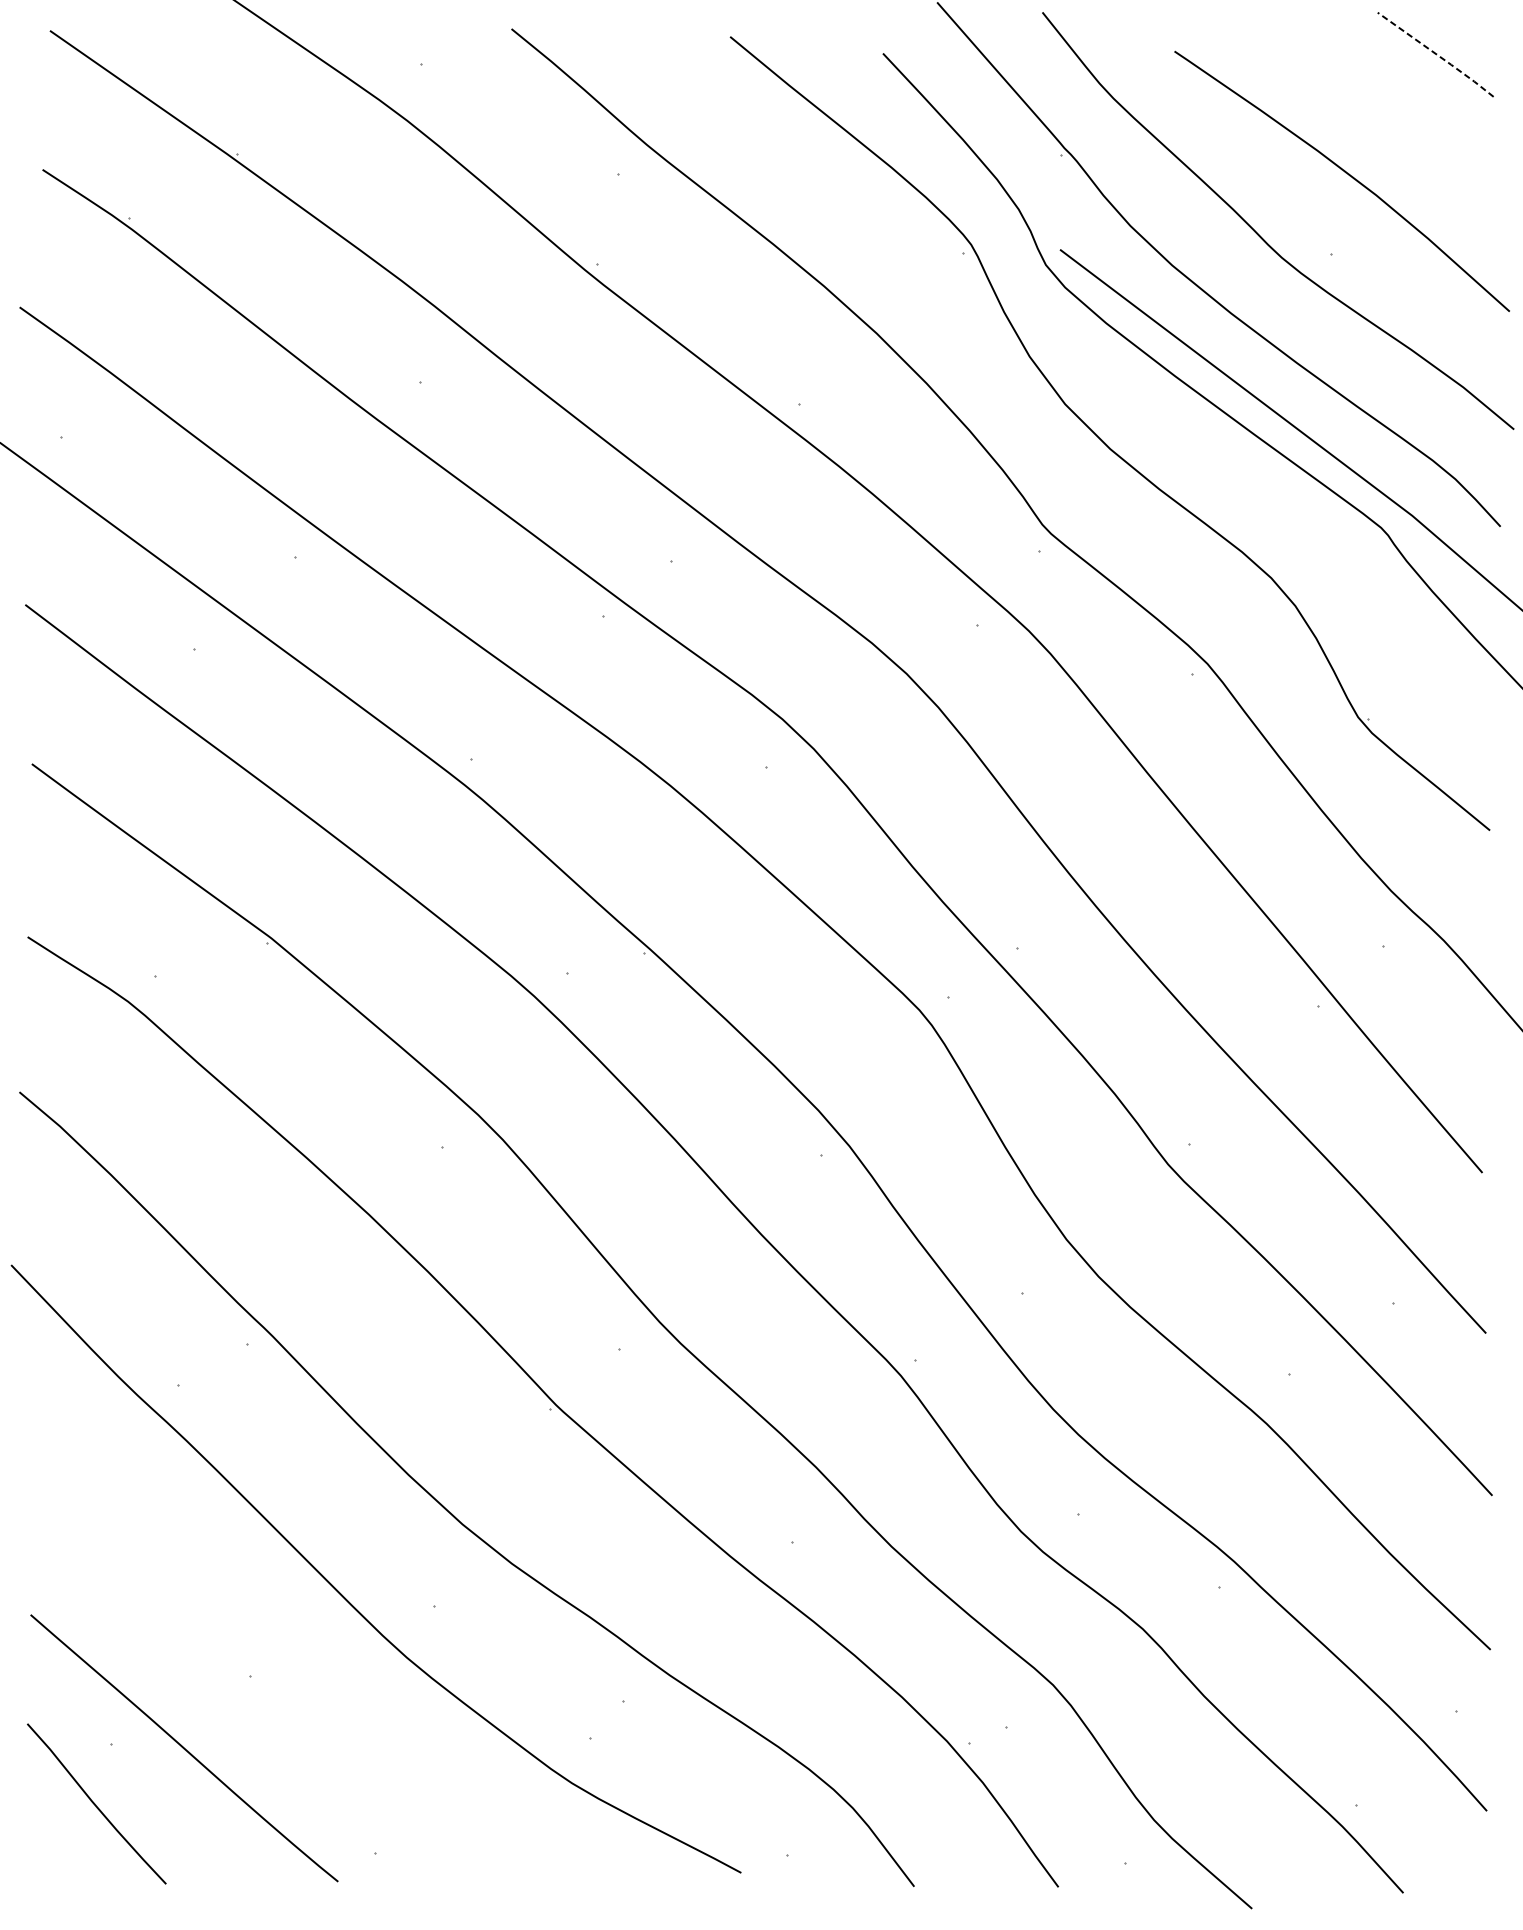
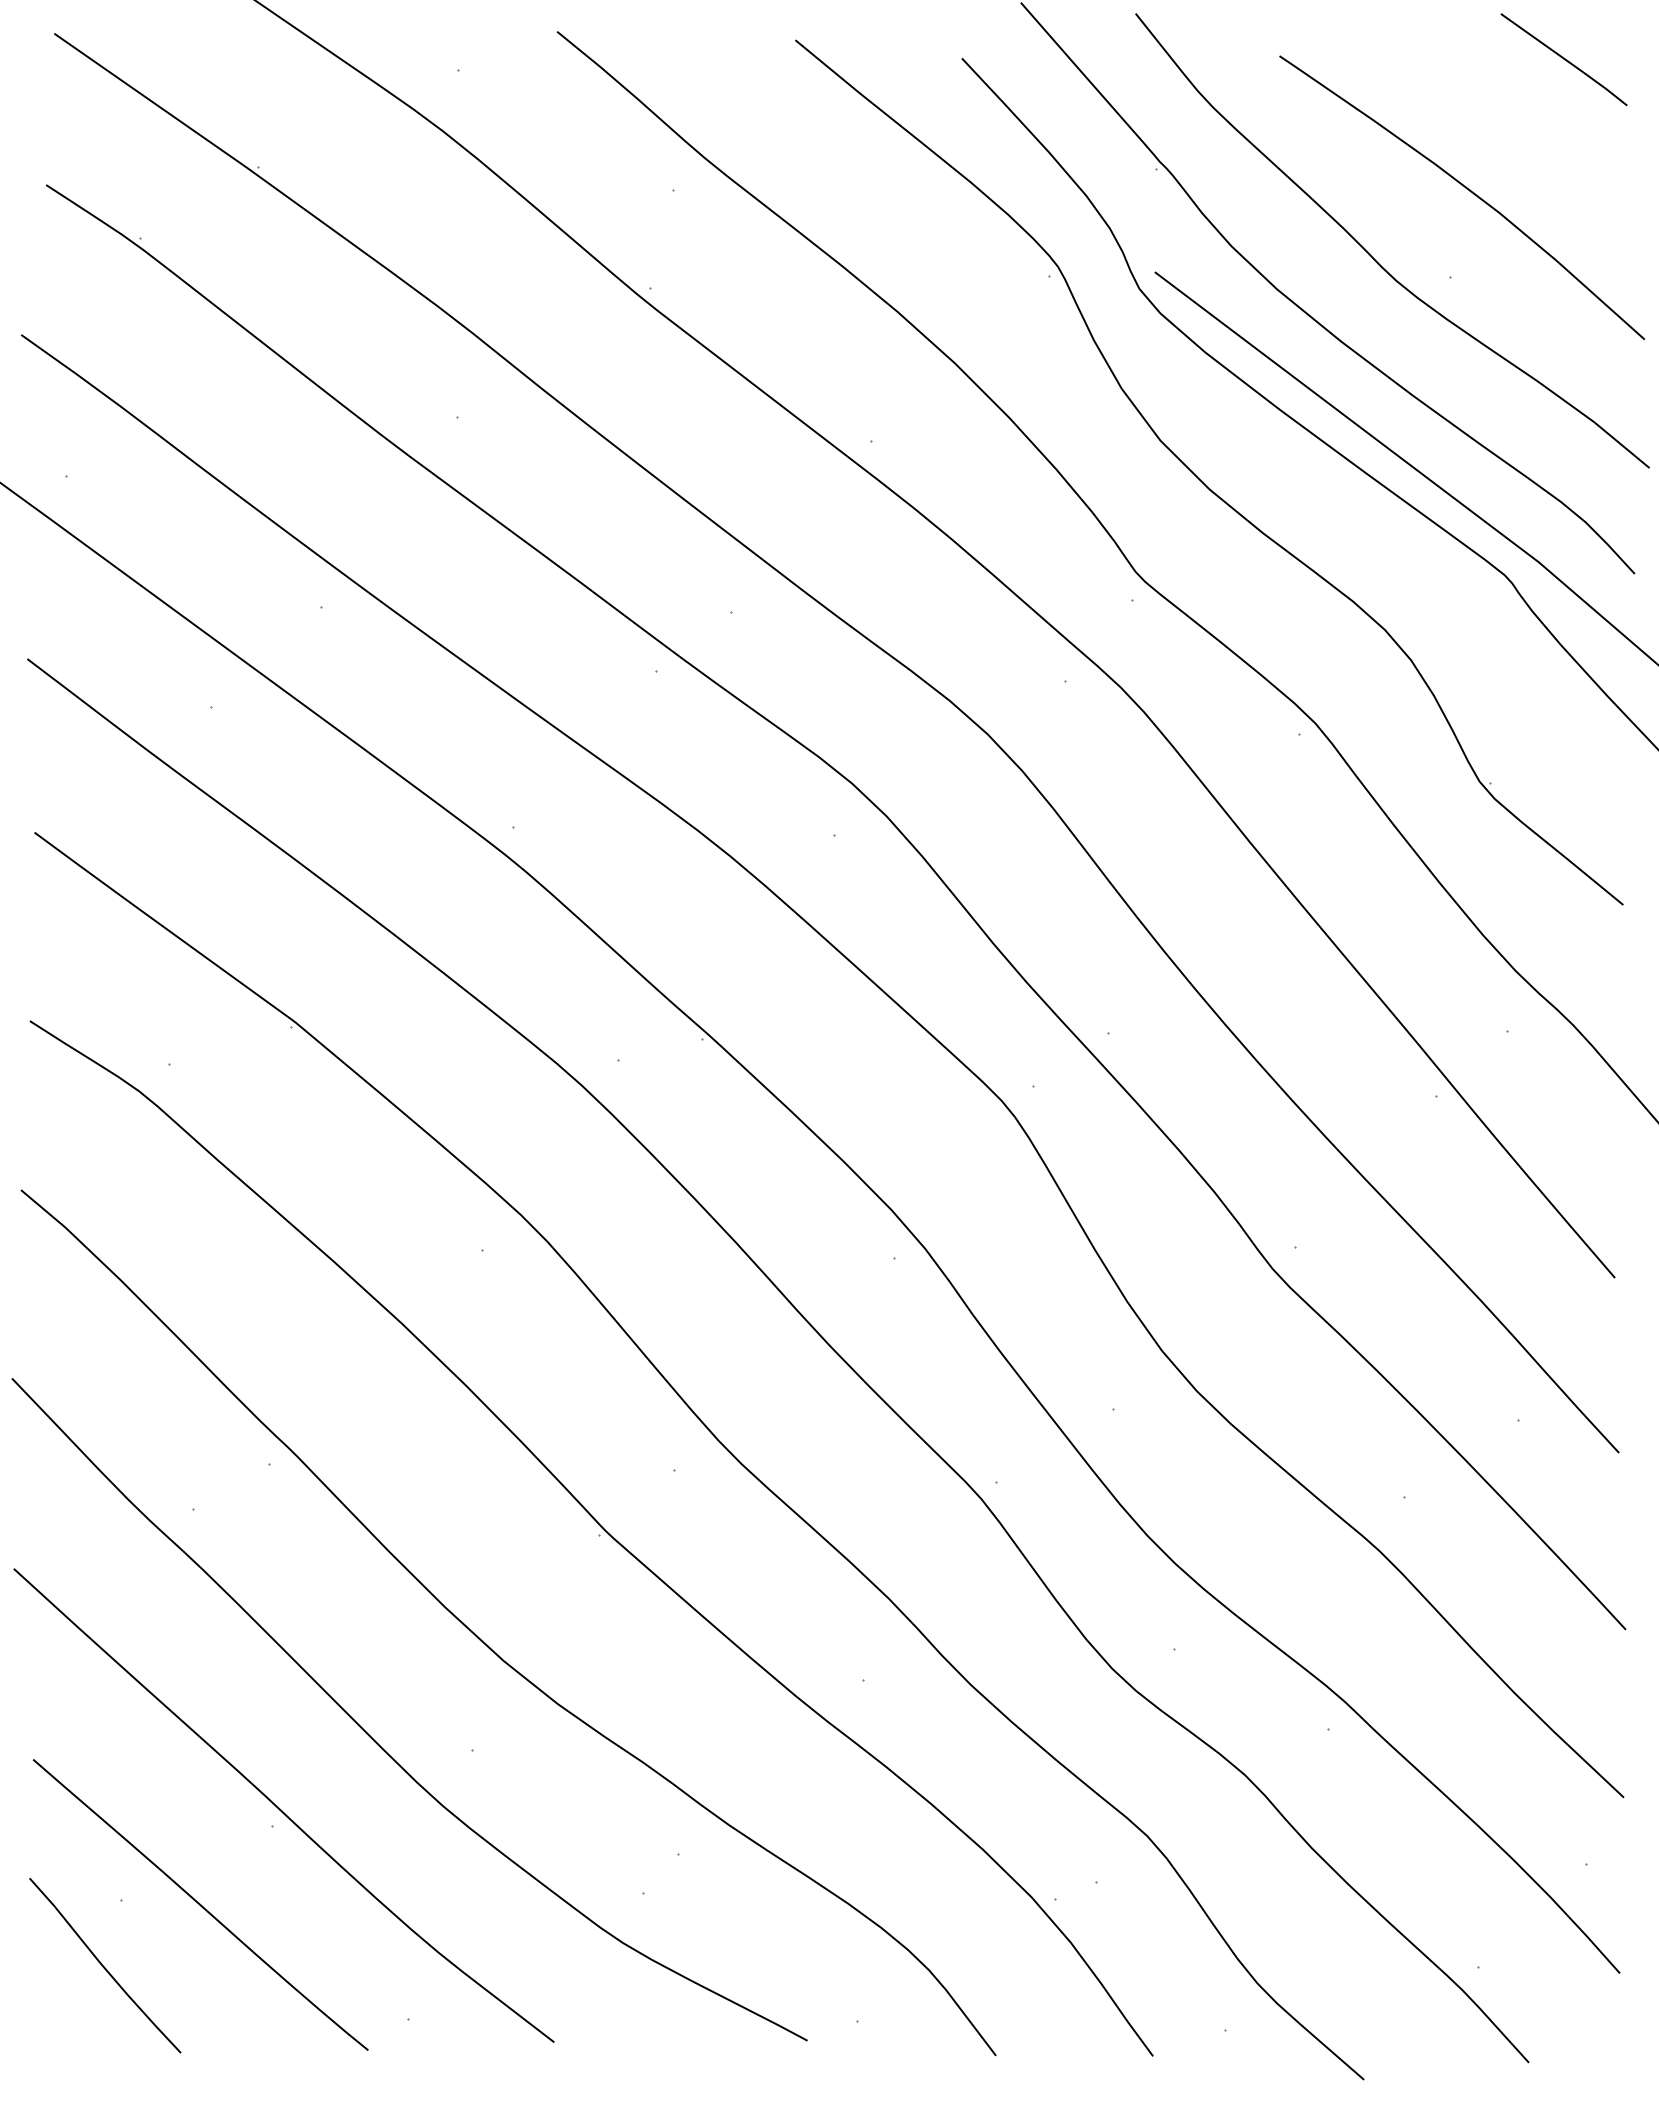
line: (1437, 54) -> (1565, 59), dashed -> solid
curve: (257, 1659) -> (280, 1808), added

